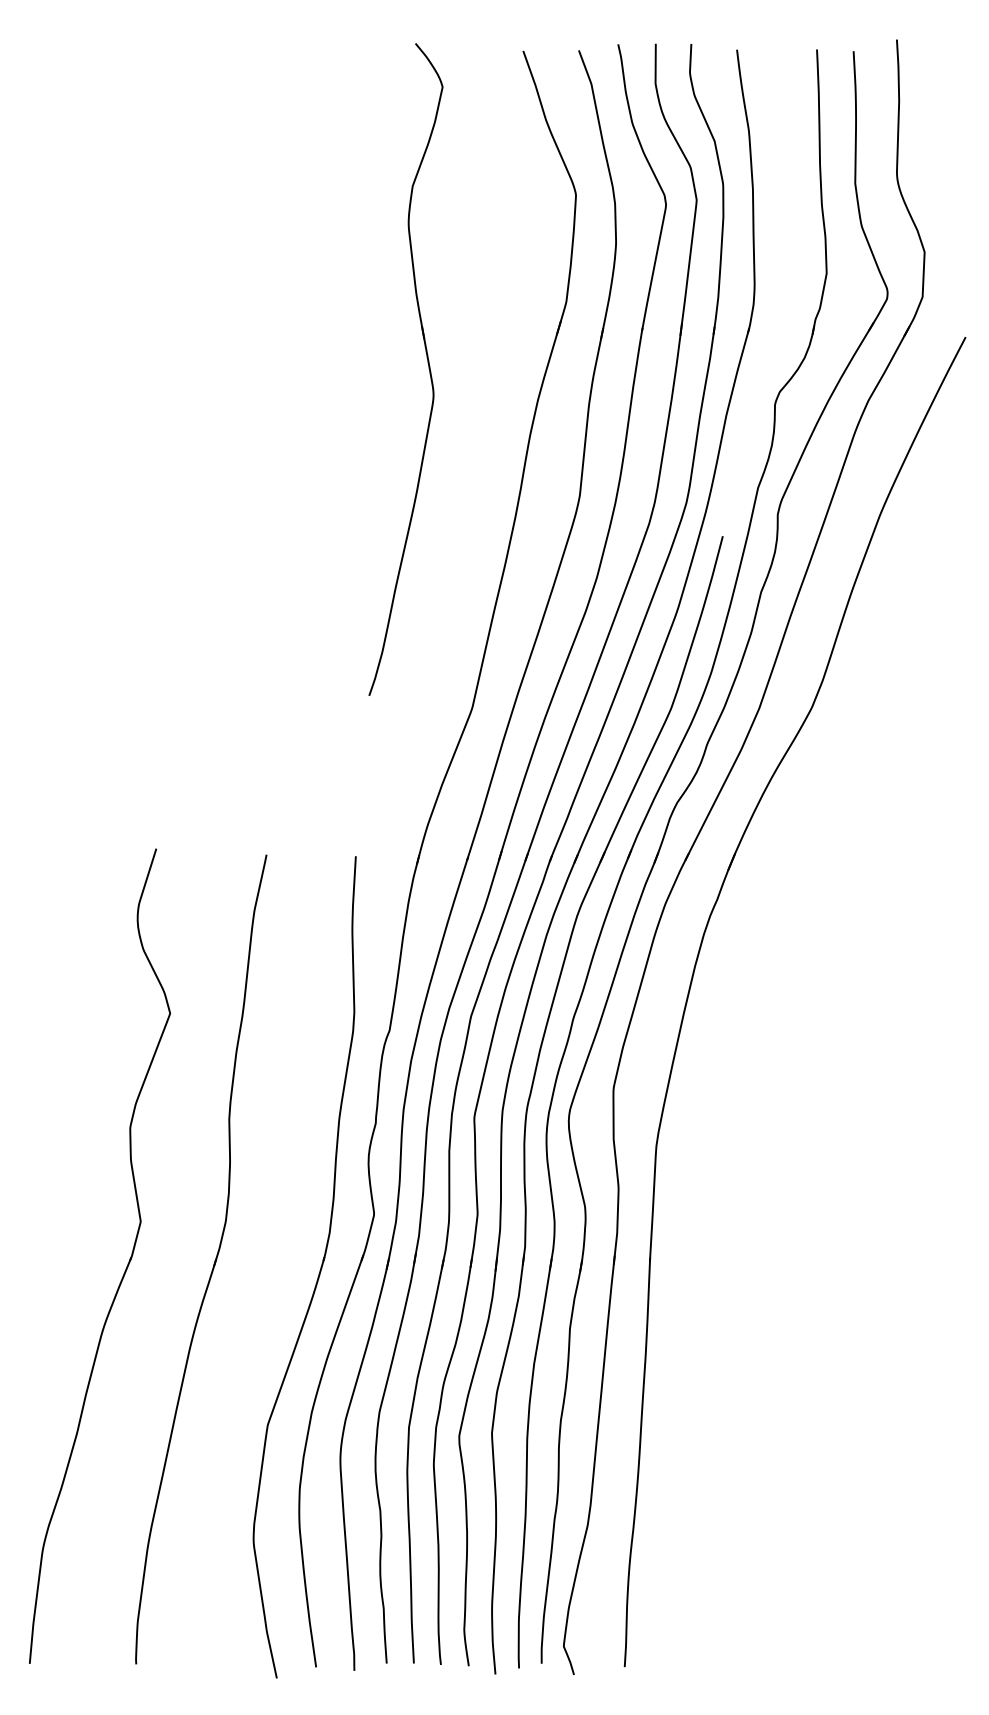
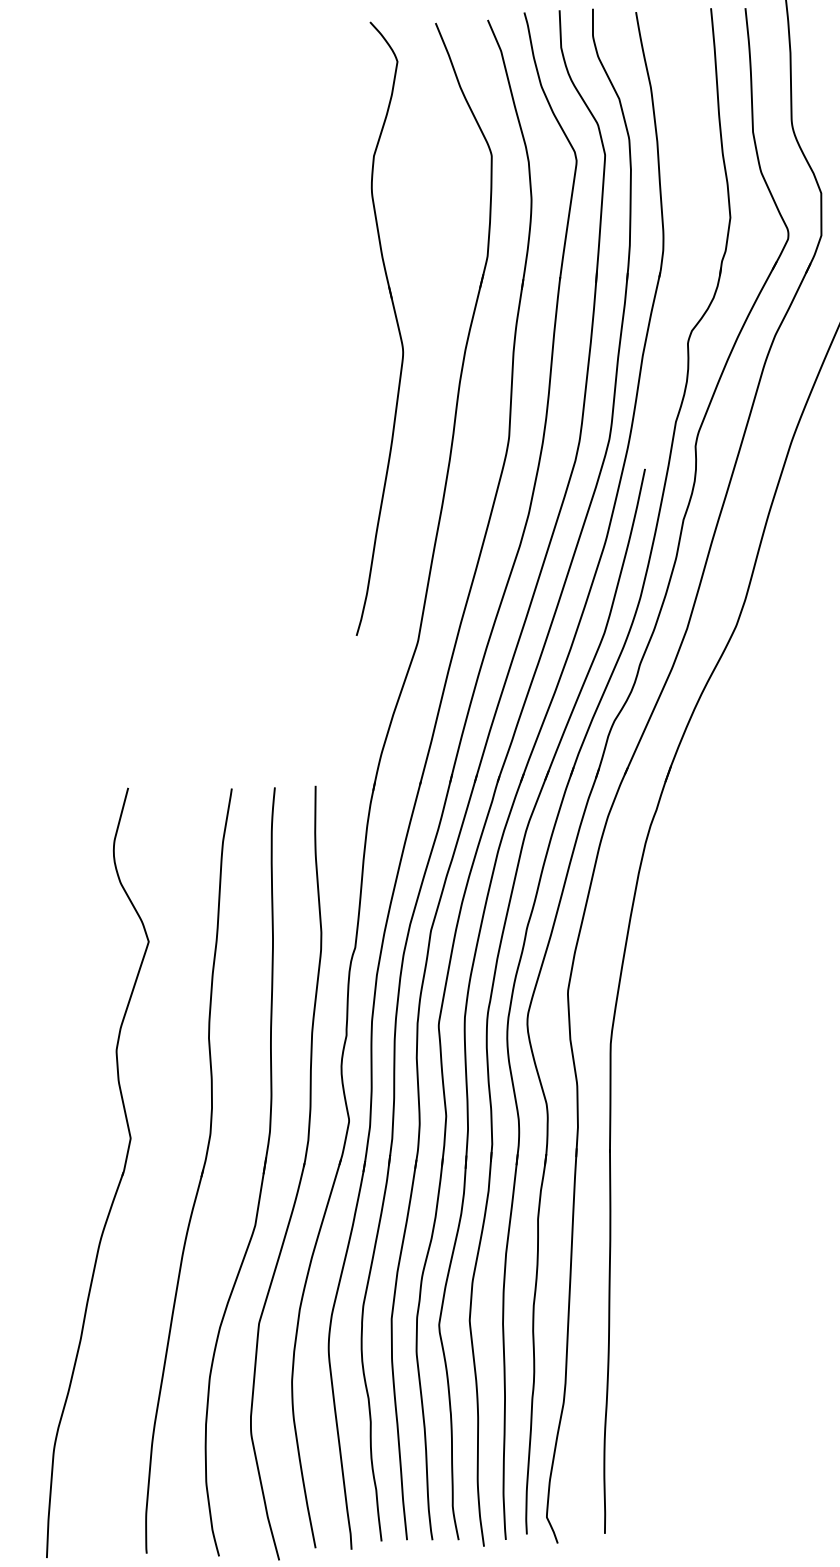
part: (427, 363) -> (395, 321), moved
part: (278, 1269) -> (262, 1176), added

